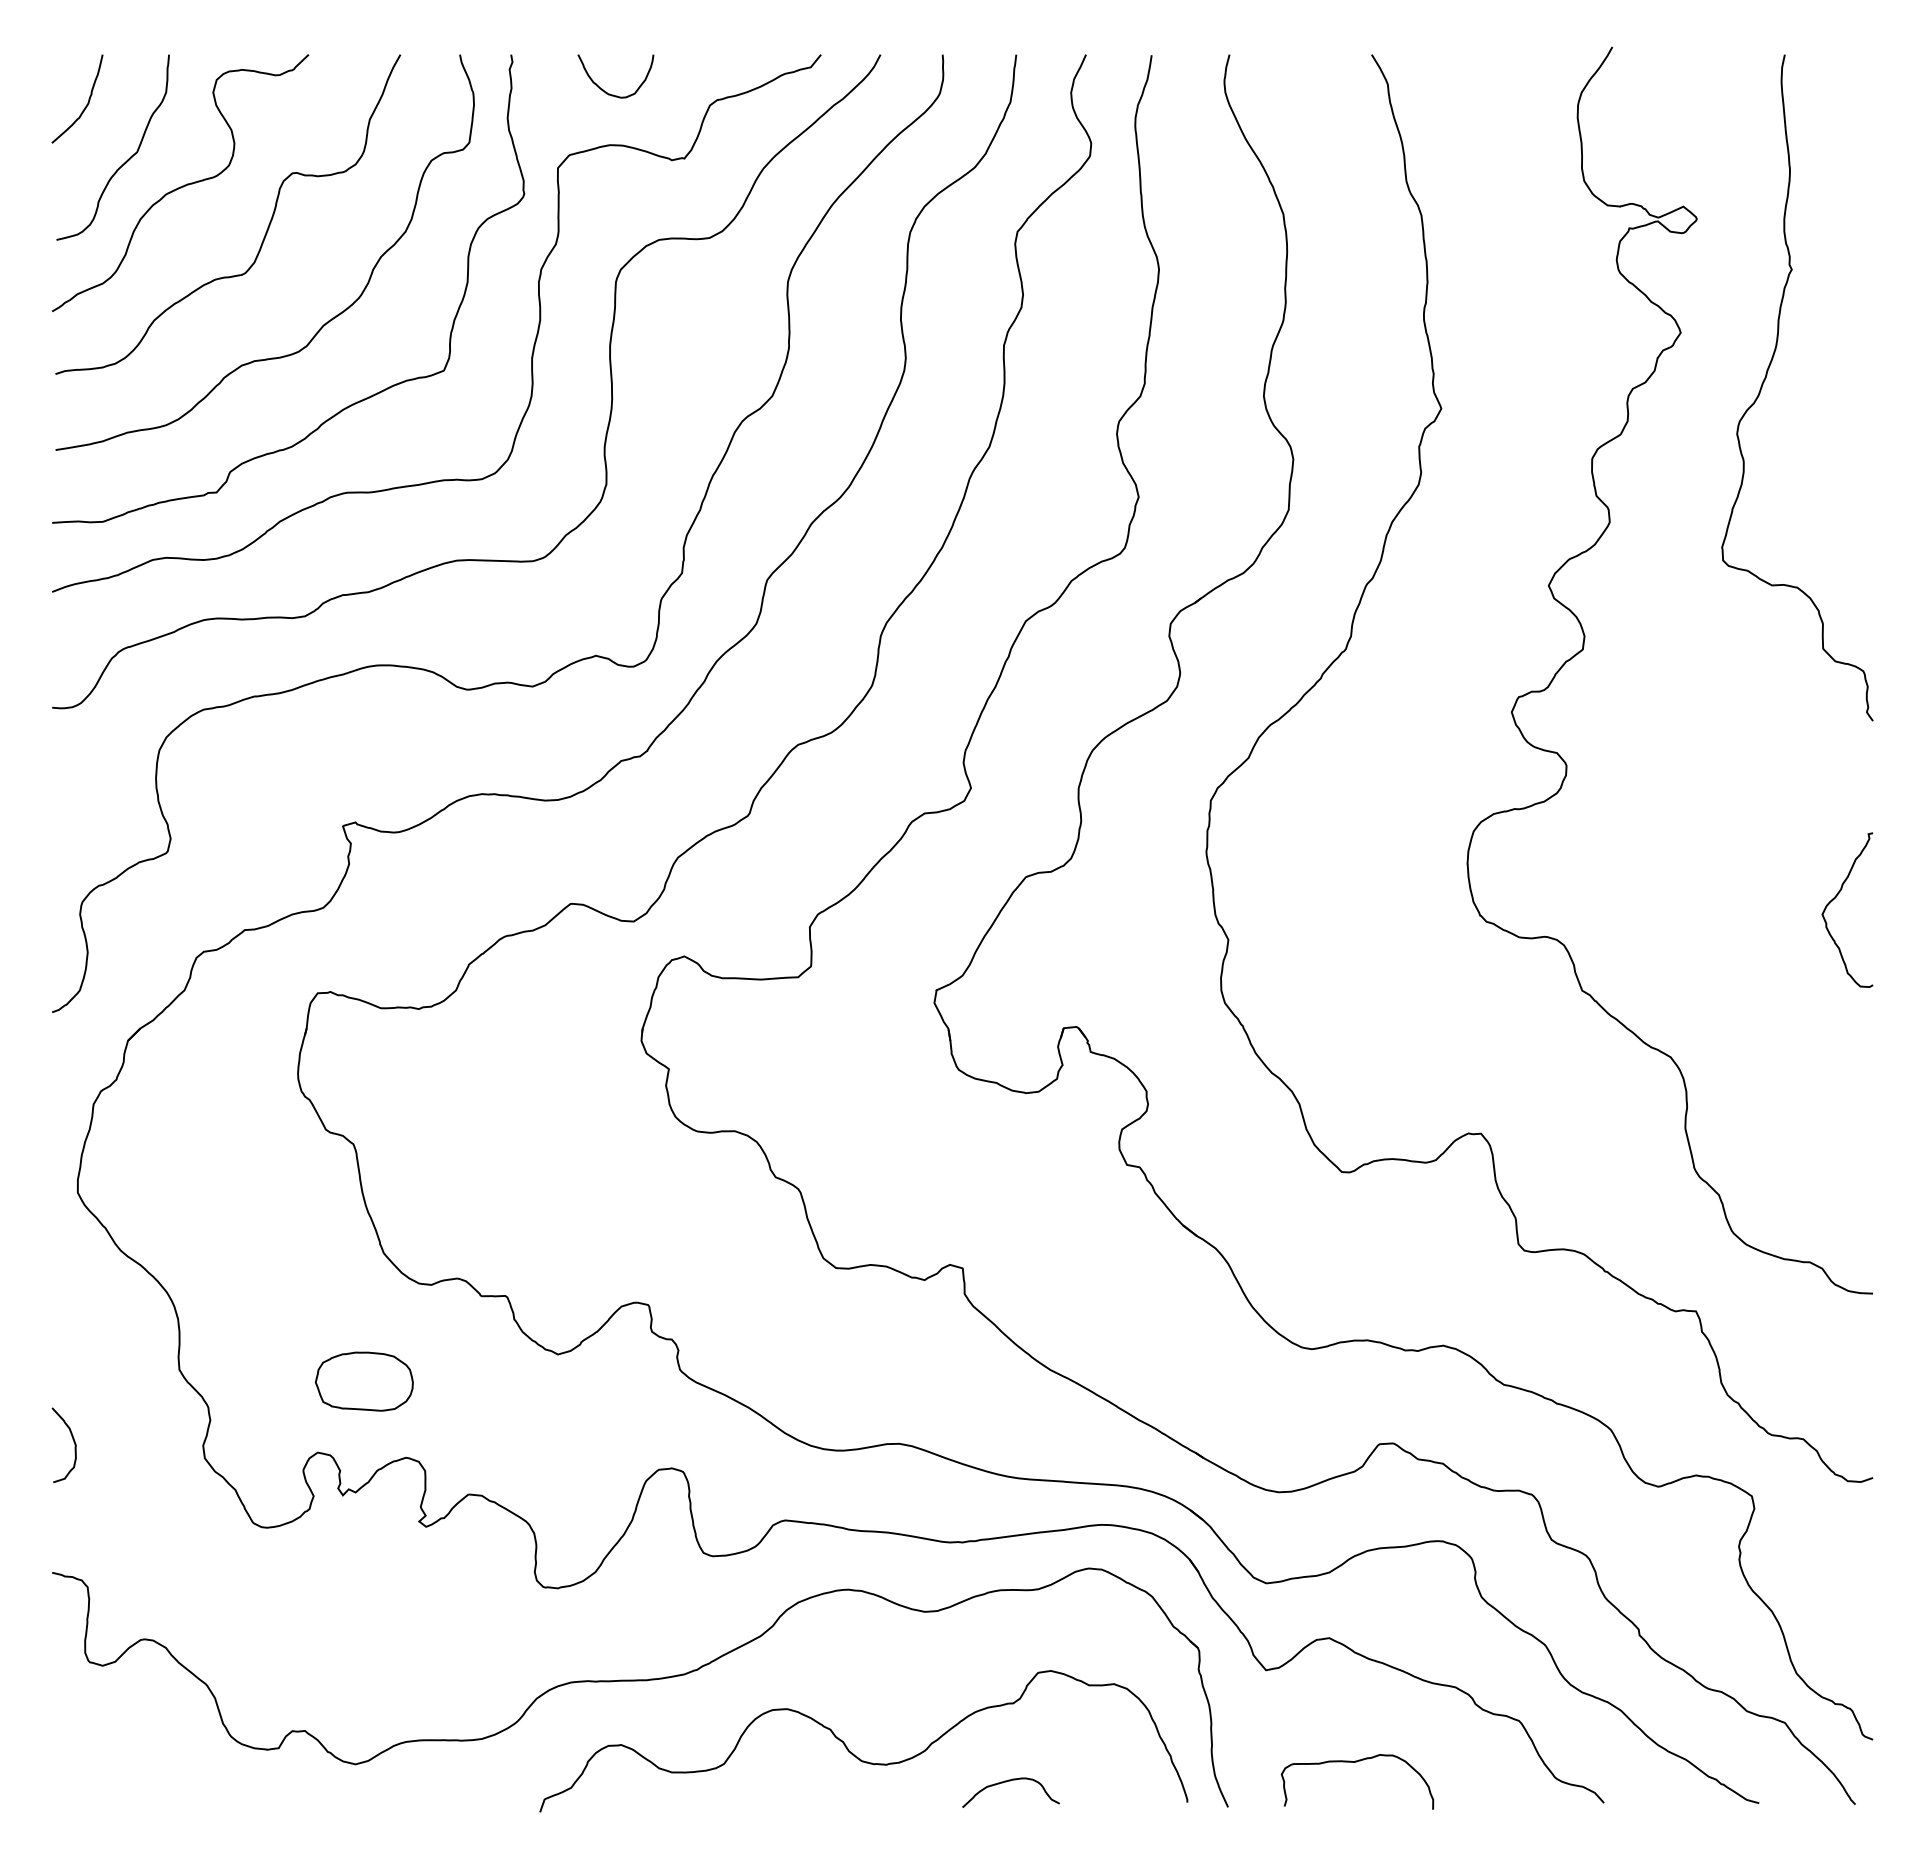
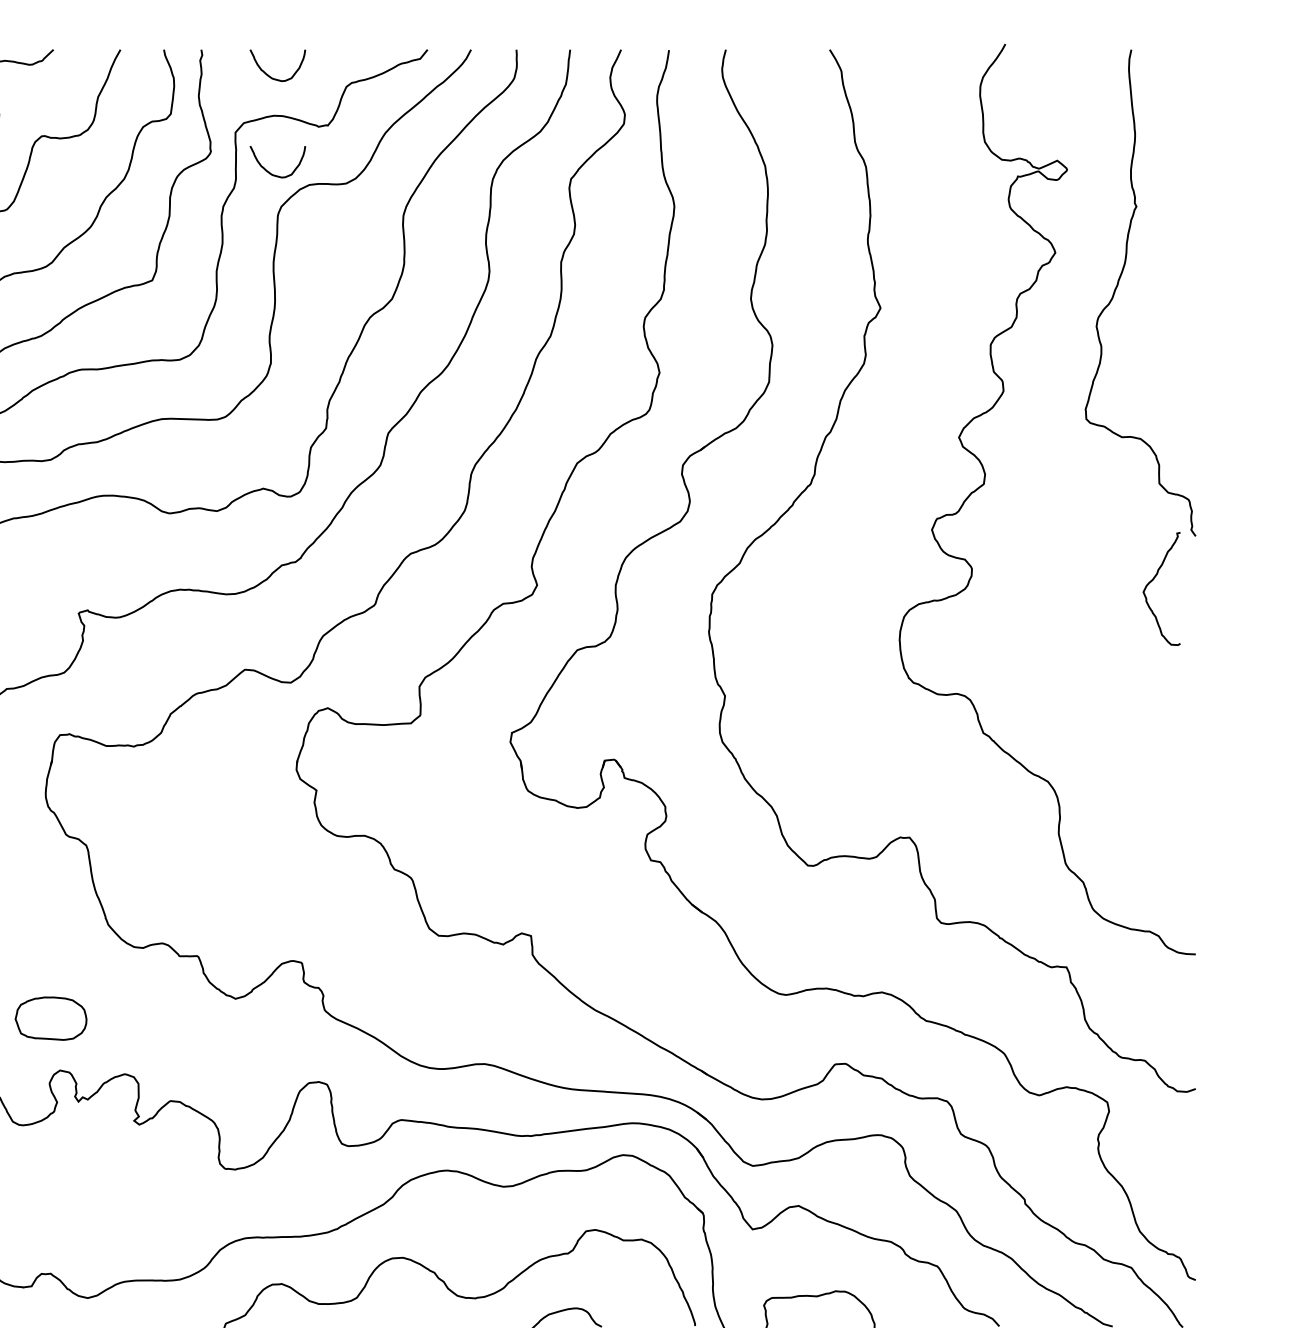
curve: (606, 223) -> (270, 172), added
curve: (1836, 897) -> (1153, 579), moved
part: (363, 1381) -> (50, 1018), moved

